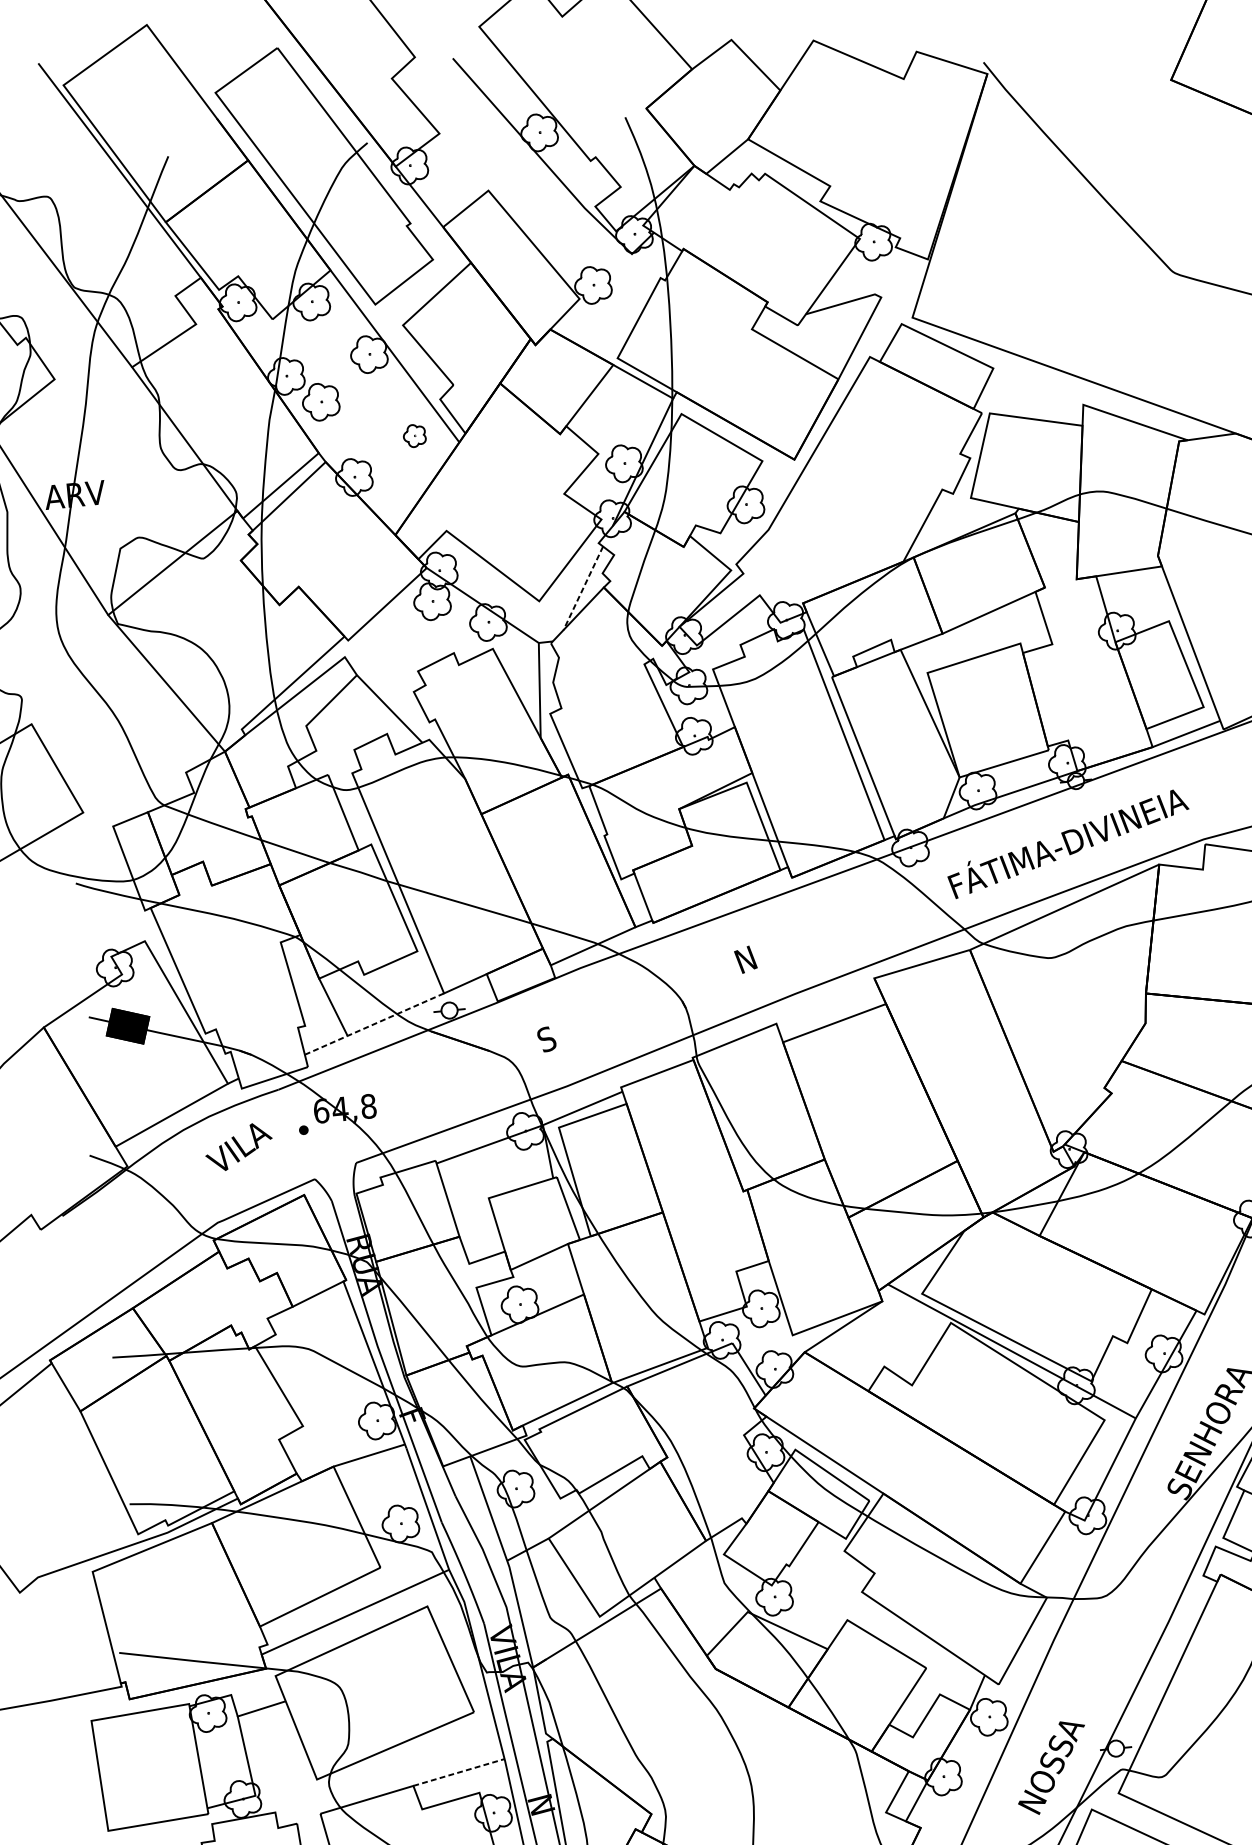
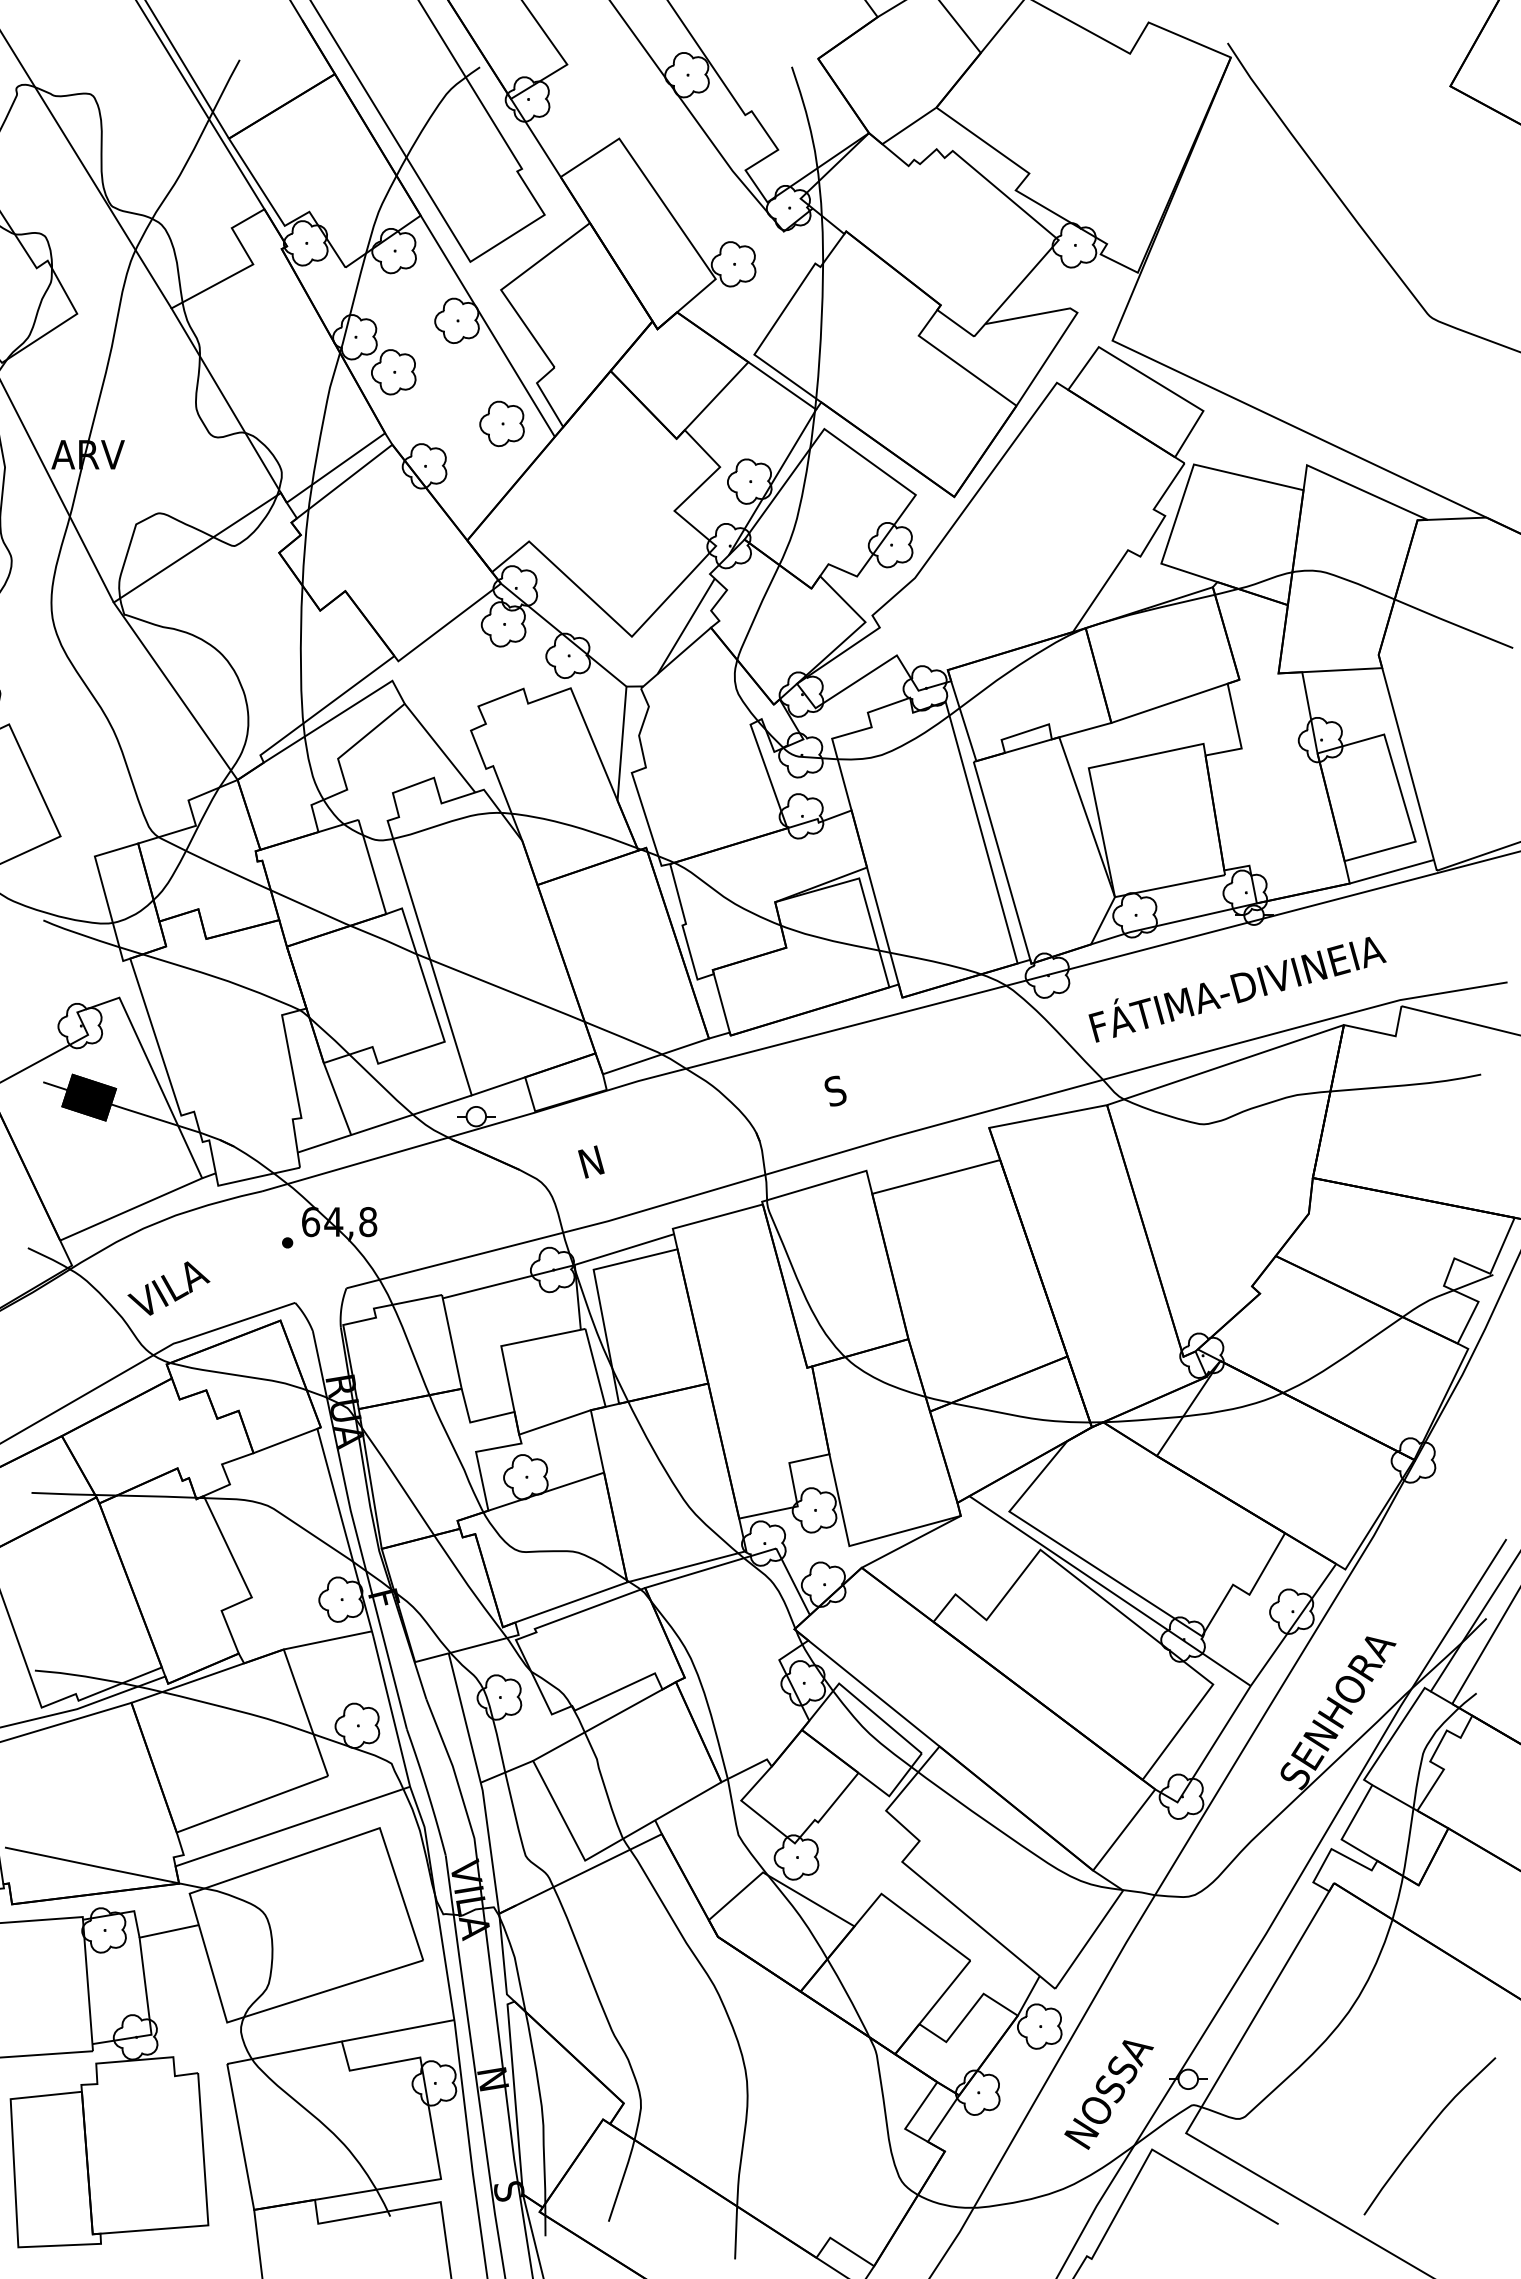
part: (414, 435) -> (501, 423), size x1.67
line: (583, 588) -> (686, 626), dashed -> solid
text: (745, 959) -> (837, 1090), N -> S
line: (374, 1024) -> (384, 1124), dashed -> solid
text: (548, 1038) -> (591, 1161), S -> N
text: (238, 1147) -> (168, 1288), moved
line: (459, 1772) -> (398, 2030), dashed -> solid

